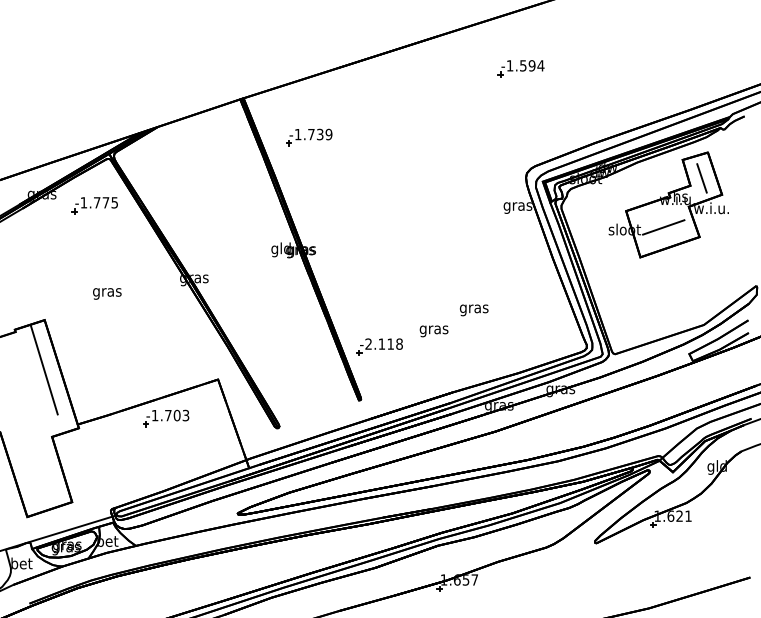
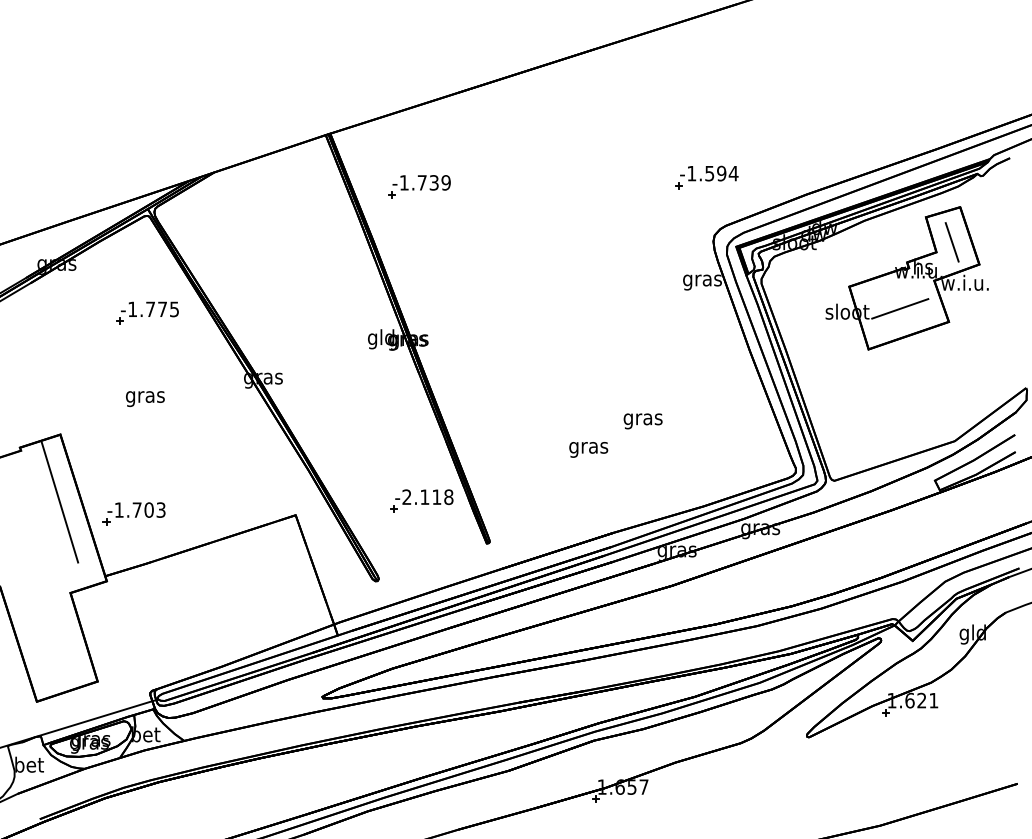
part: (520, 68) -> (706, 177), moved
part: (94, 205) -> (147, 312), moved
part: (379, 346) -> (421, 500), moved
part: (165, 418) -> (133, 513), moved

